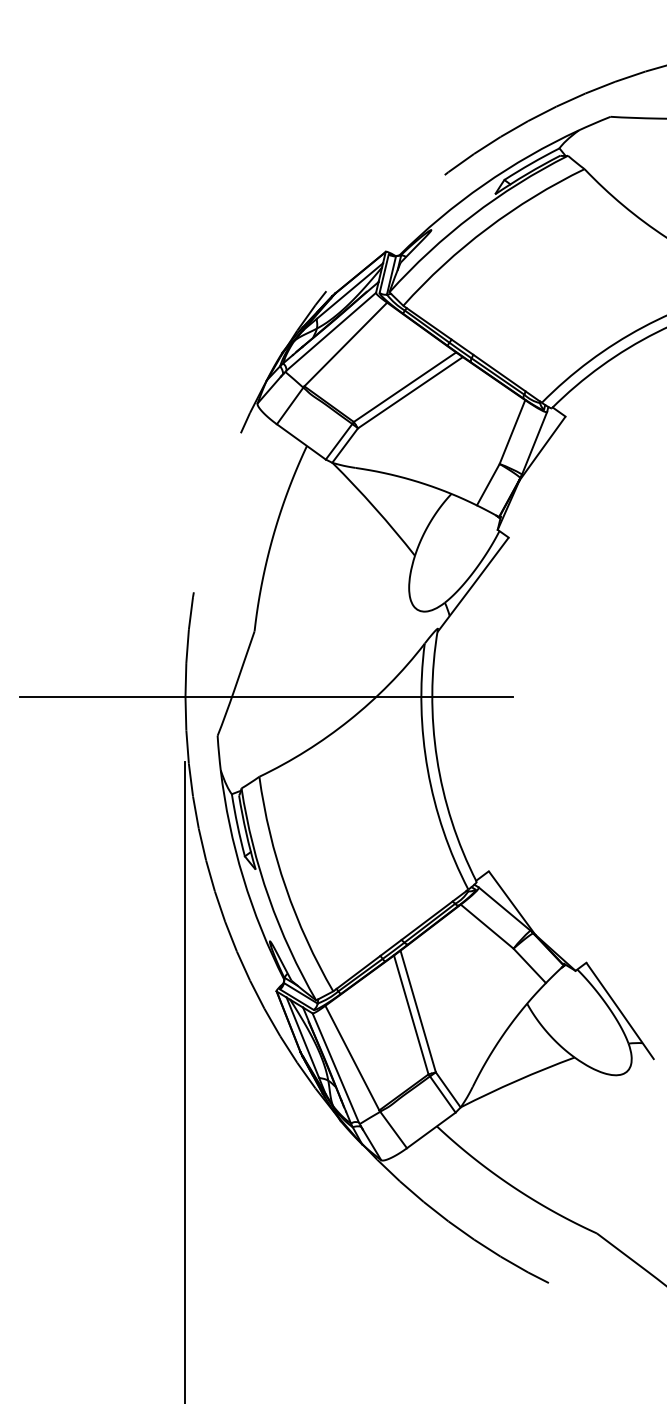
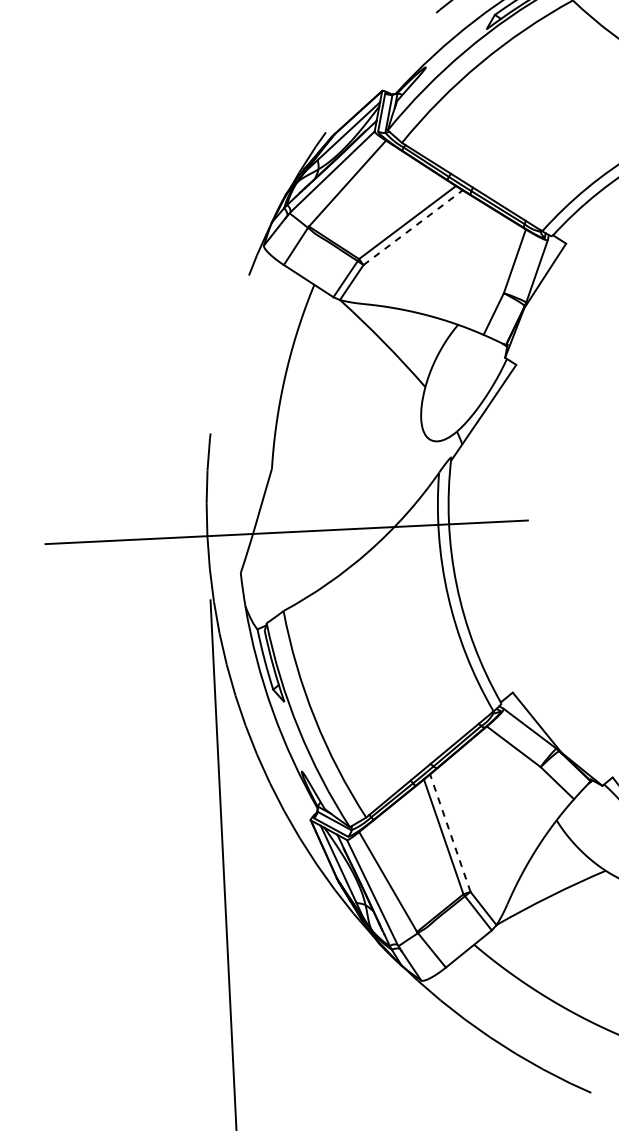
line: (410, 392) -> (413, 227), solid -> dashed
line: (418, 1011) -> (450, 833), solid -> dashed

